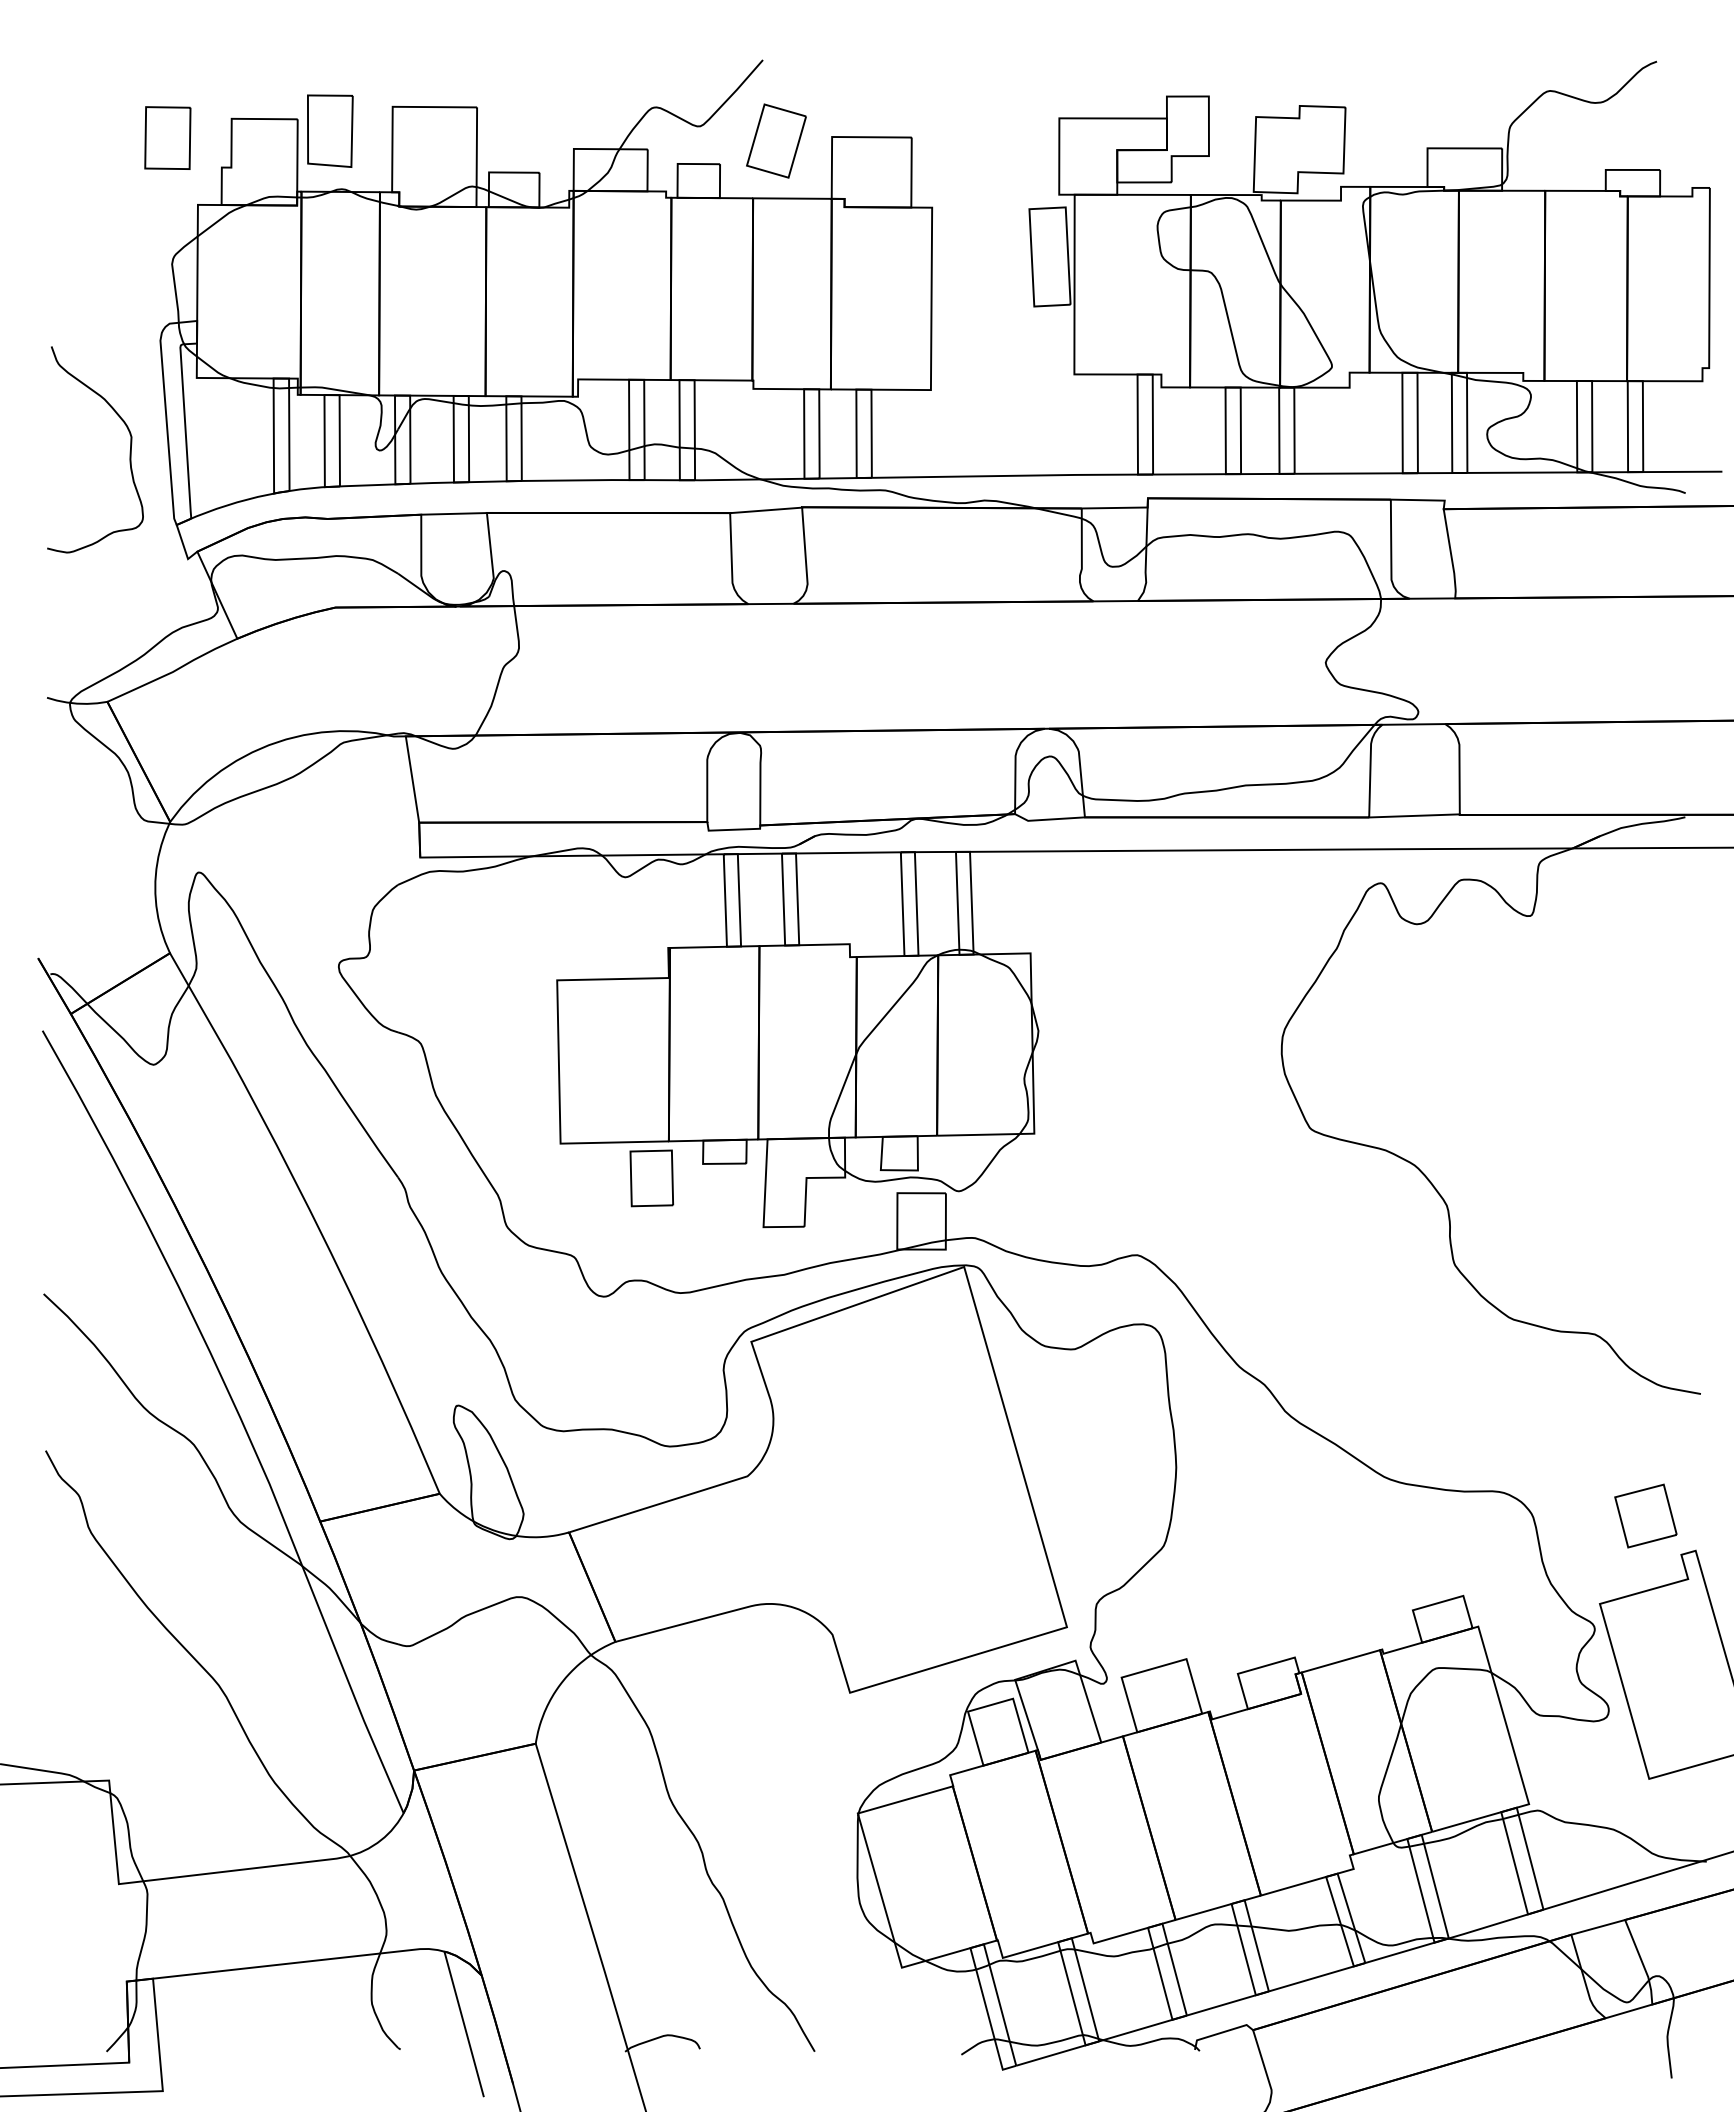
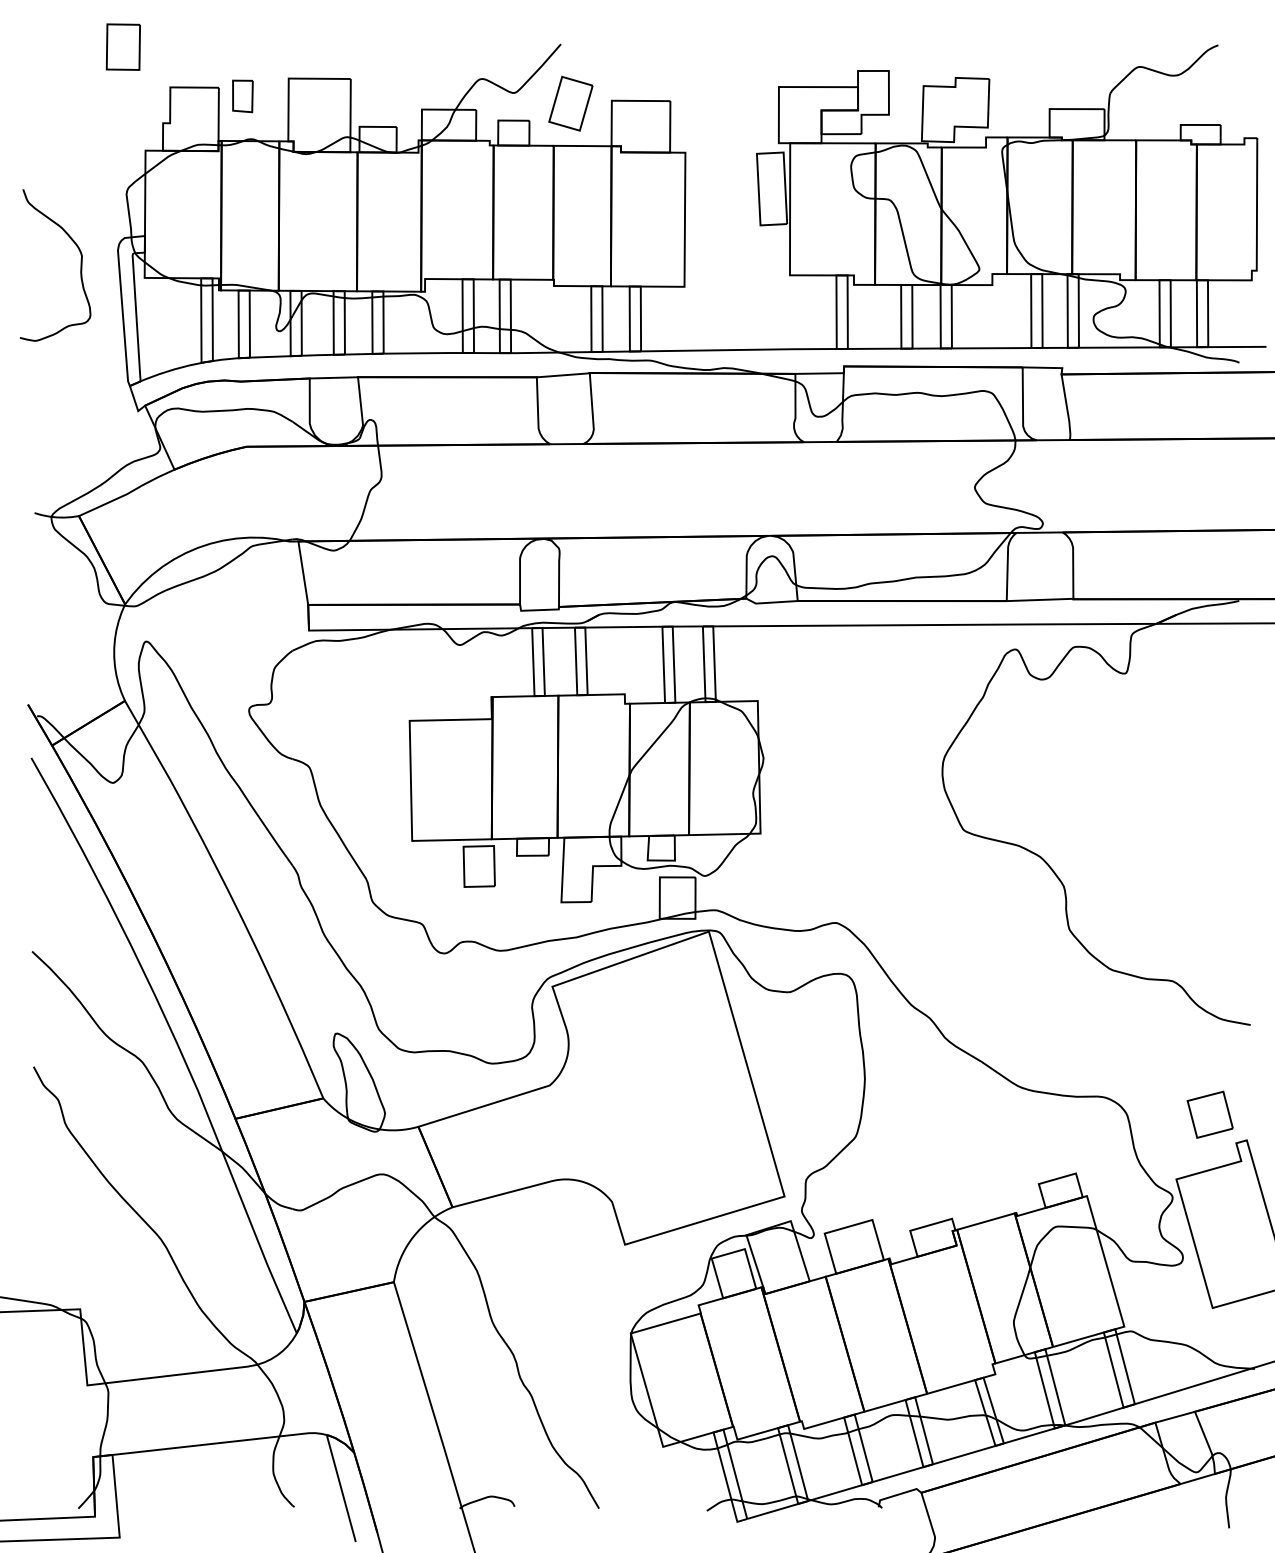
part: (330, 130) -> (243, 95), size x0.6
part: (167, 137) -> (123, 46), moved
curve: (129, 451) -> (80, 266), moved

